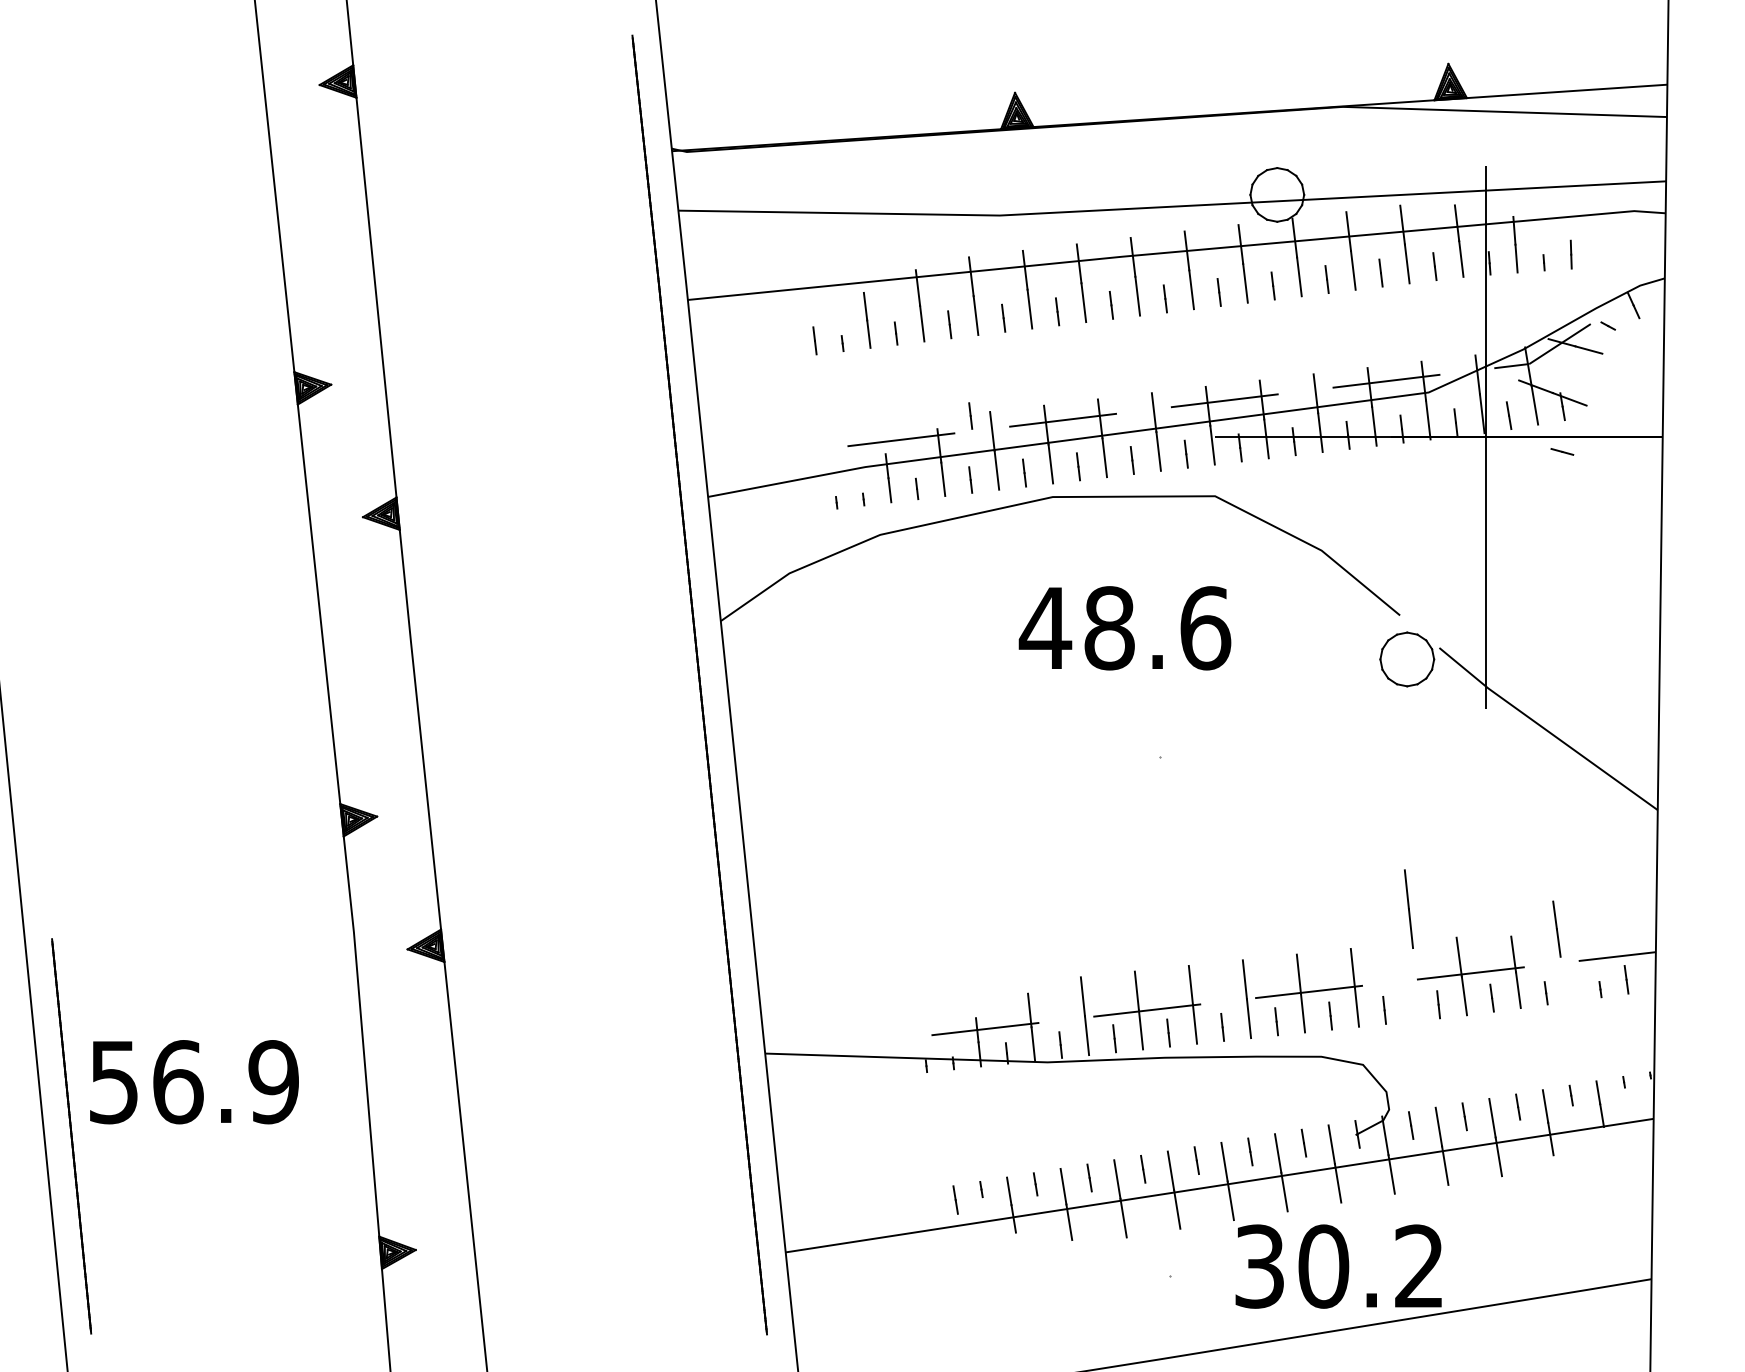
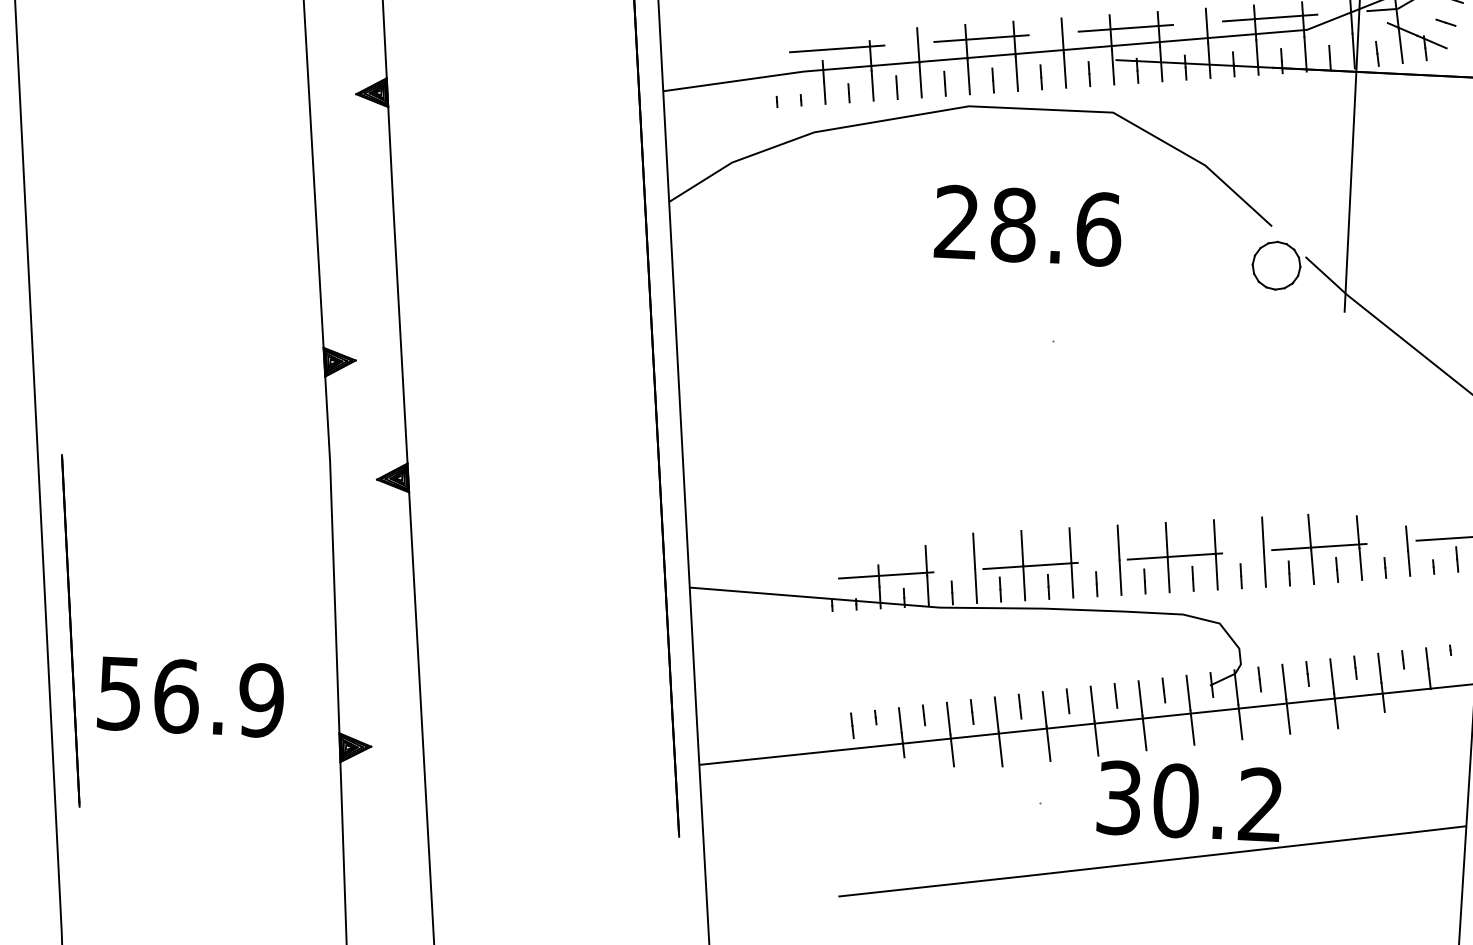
line: (970, 415) -> (899, 30), removed
line: (1562, 451) -> (1446, 22), moved
text: (1045, 627) -> (956, 221), 48.6 -> 28.6
line: (1408, 908) -> (1263, 551), moved
line: (1556, 928) -> (1407, 550), moved
text: (194, 1082) -> (191, 697), moved

